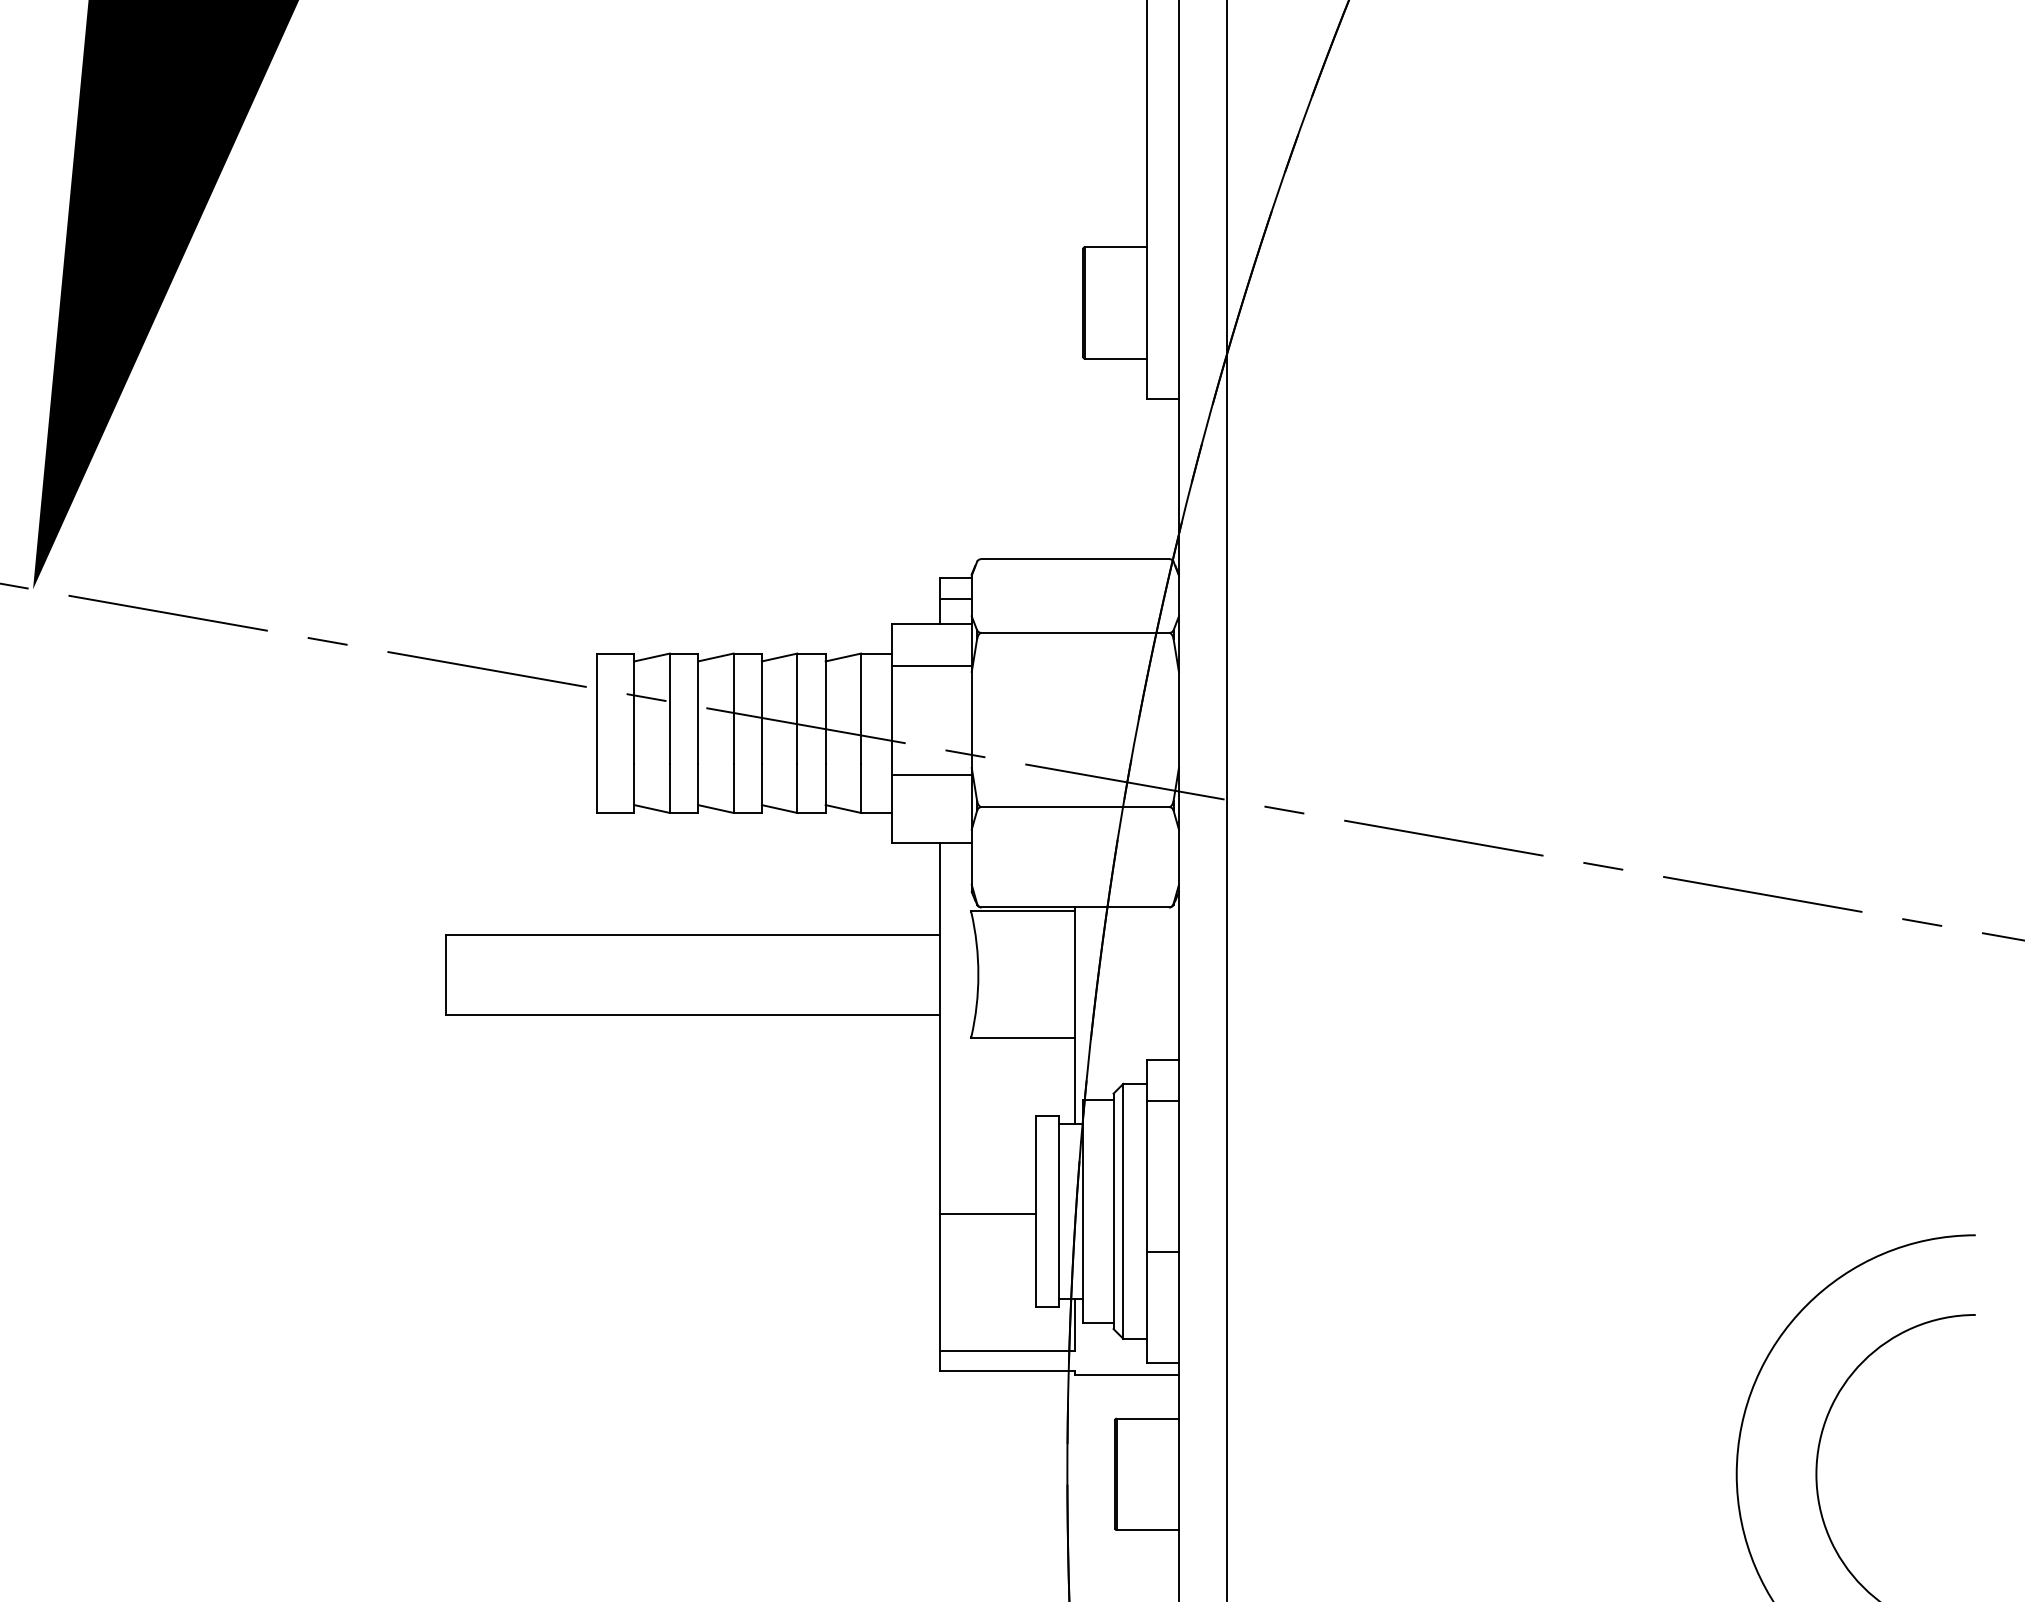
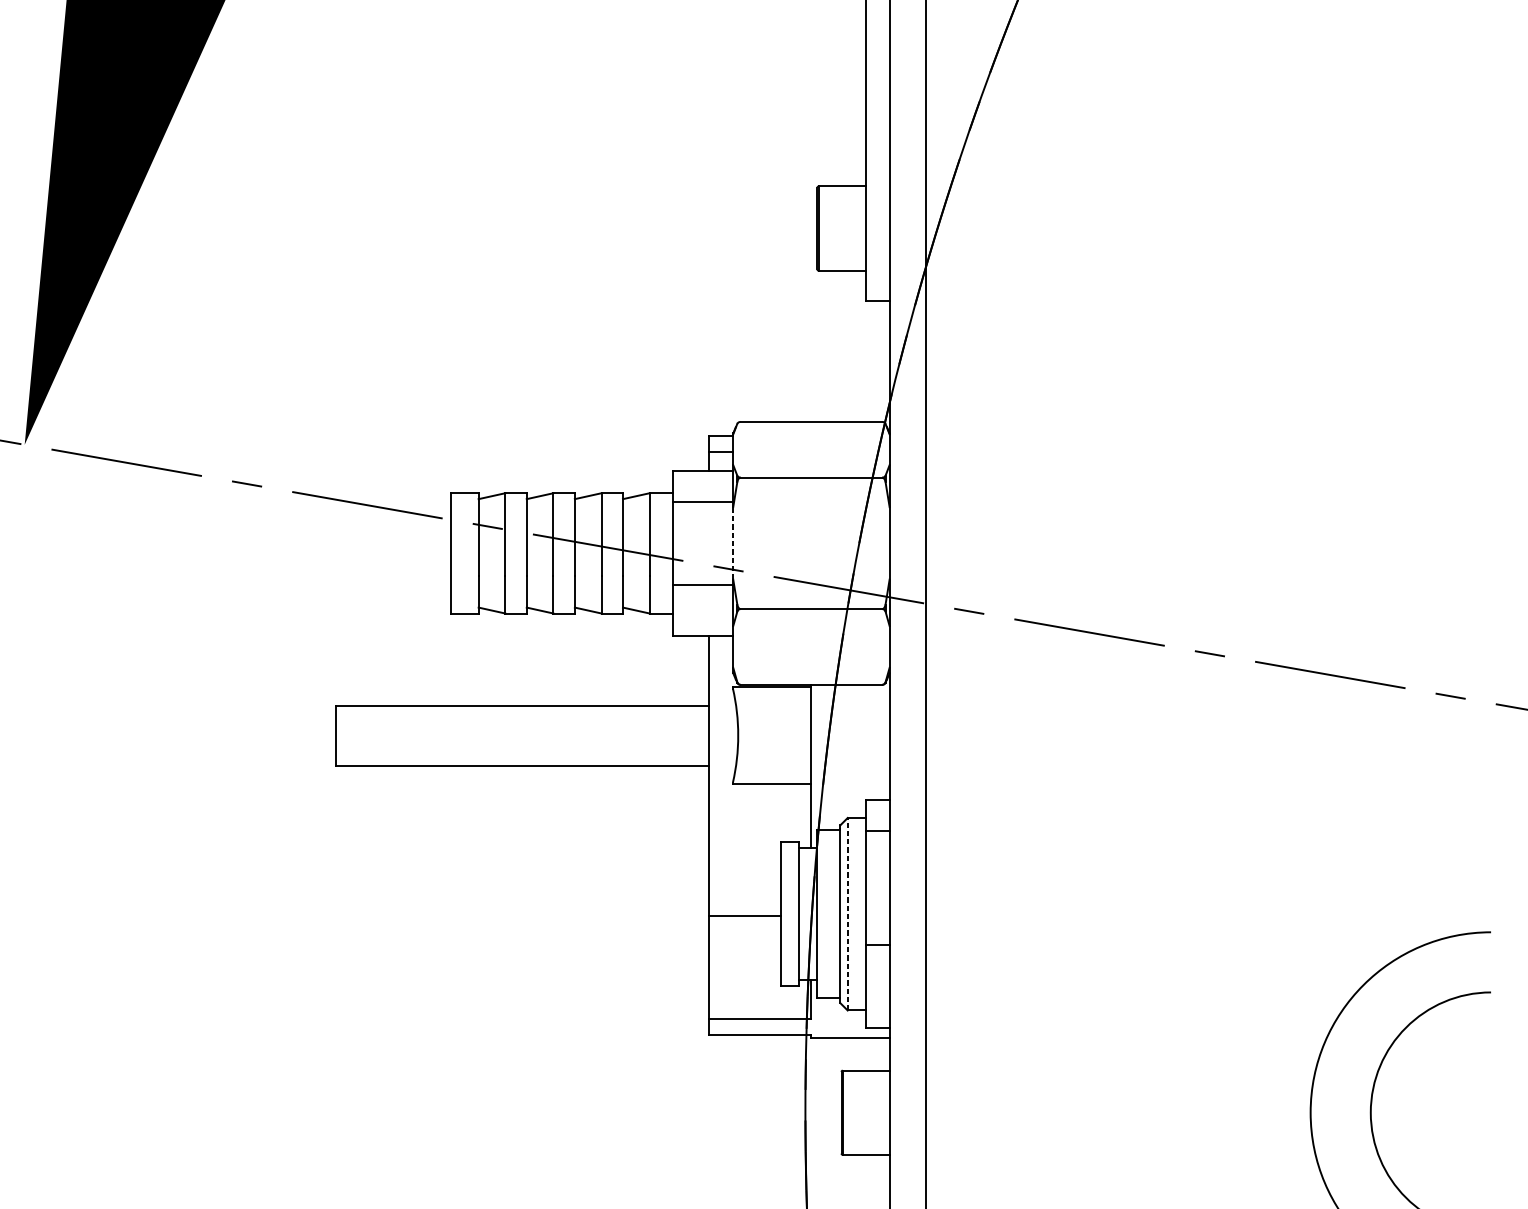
line: (971, 719) -> (733, 542), solid -> dashed
line: (1123, 1210) -> (847, 913), solid -> dashed

